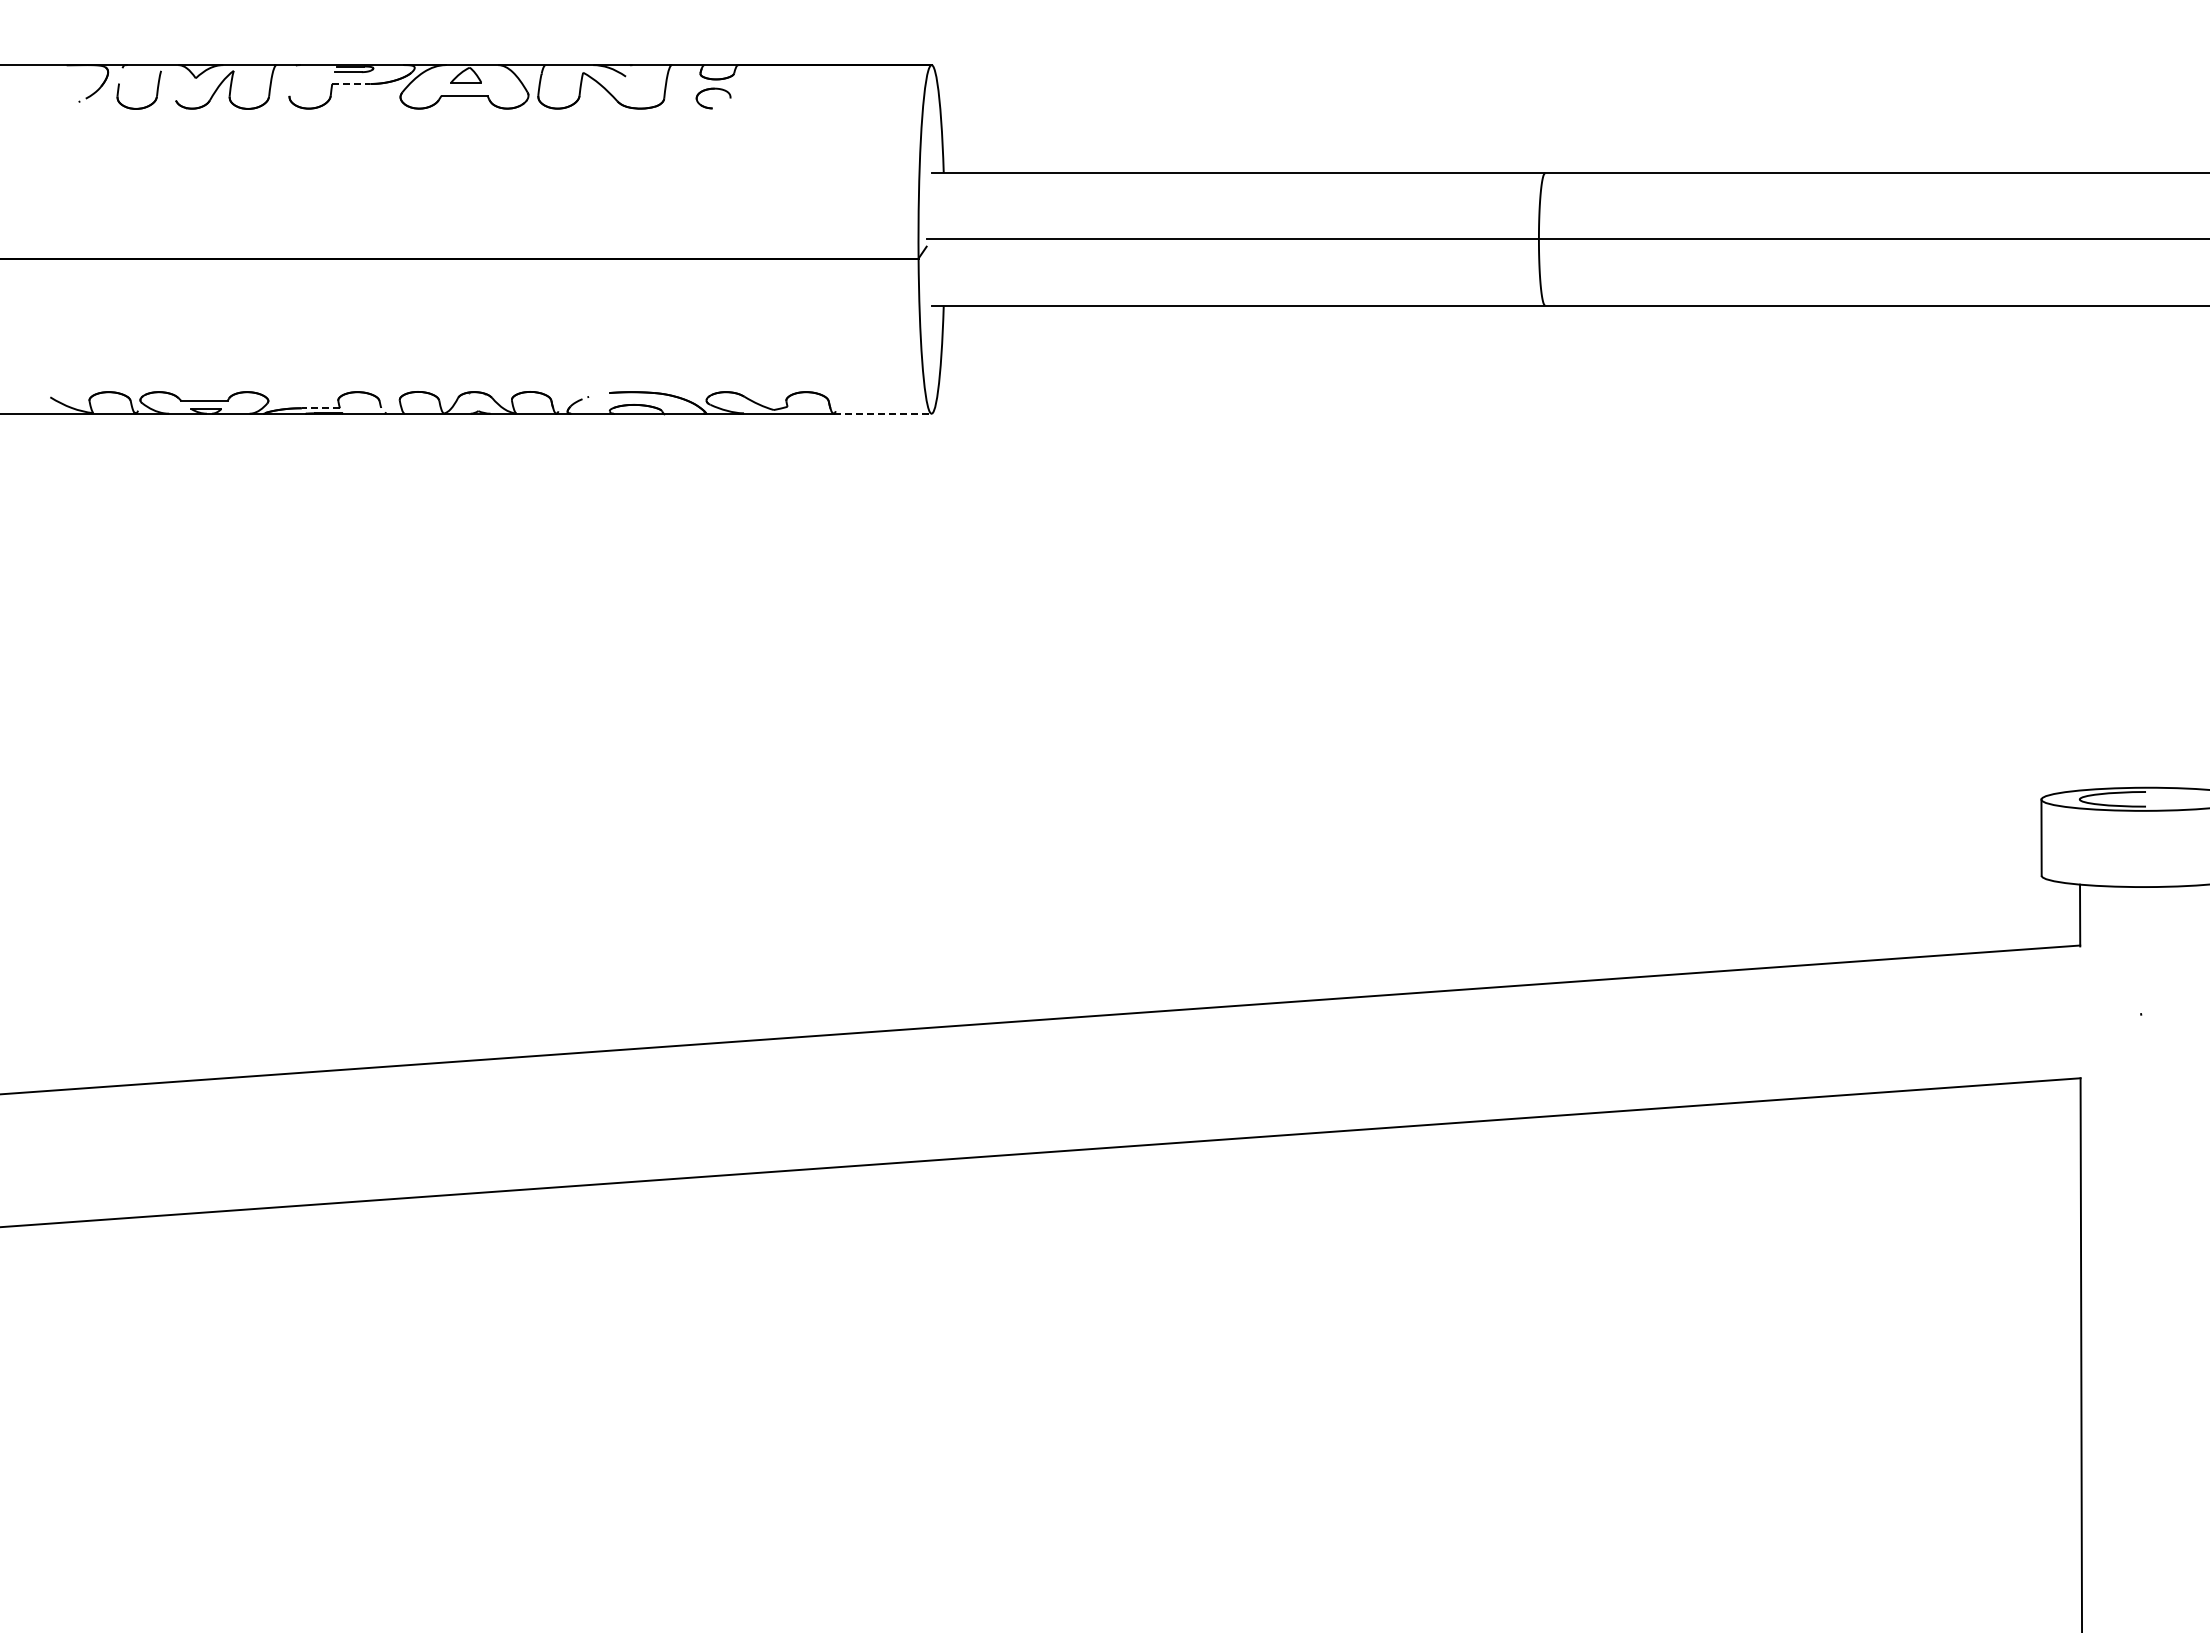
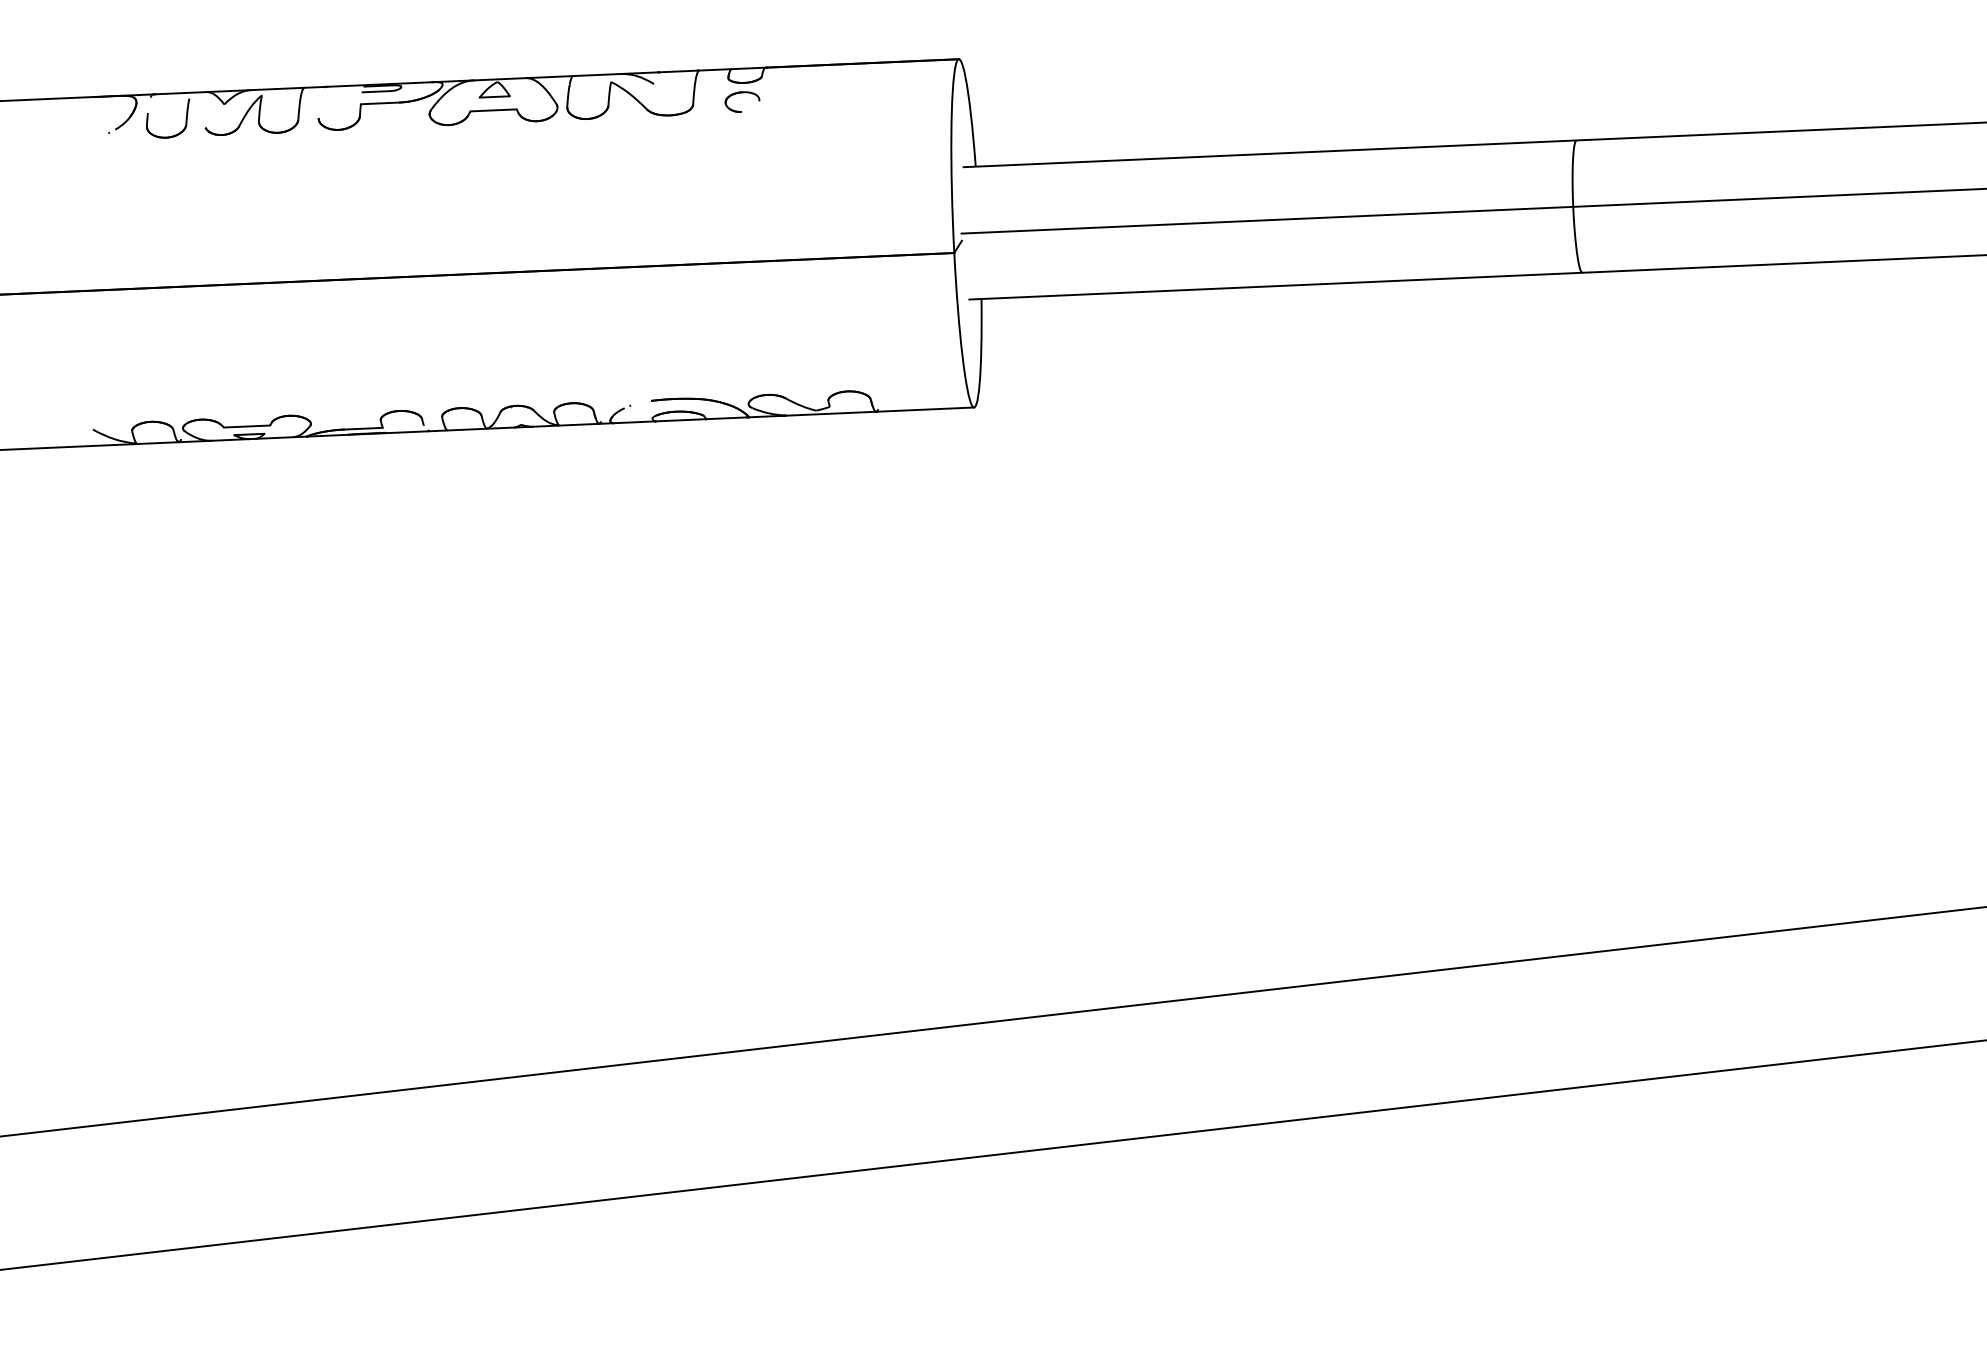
line: (351, 84) -> (380, 103), dashed -> solid
line: (320, 408) -> (363, 428), dashed -> solid
line: (882, 413) -> (925, 409), dashed -> solid

